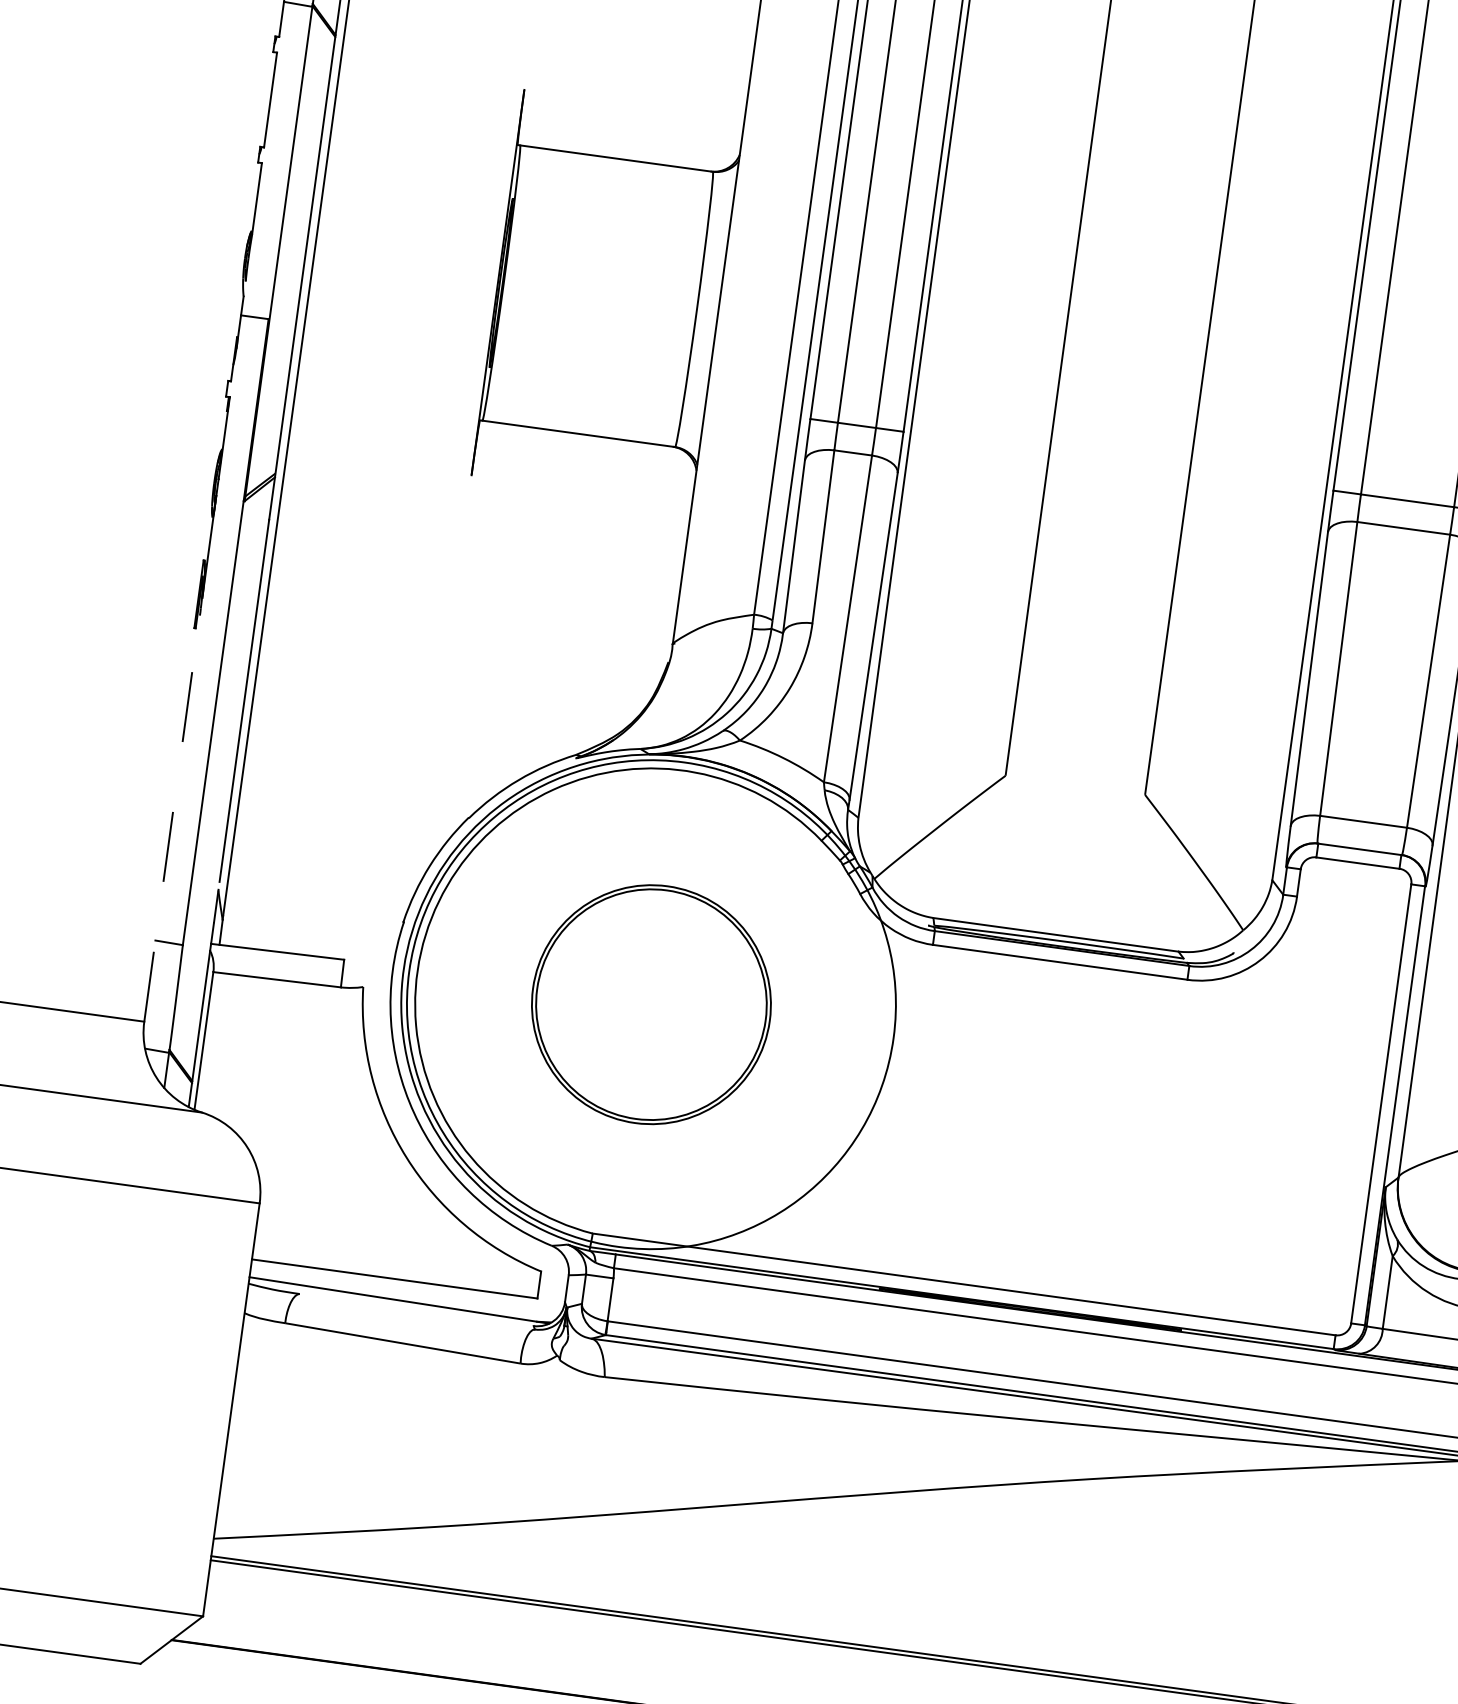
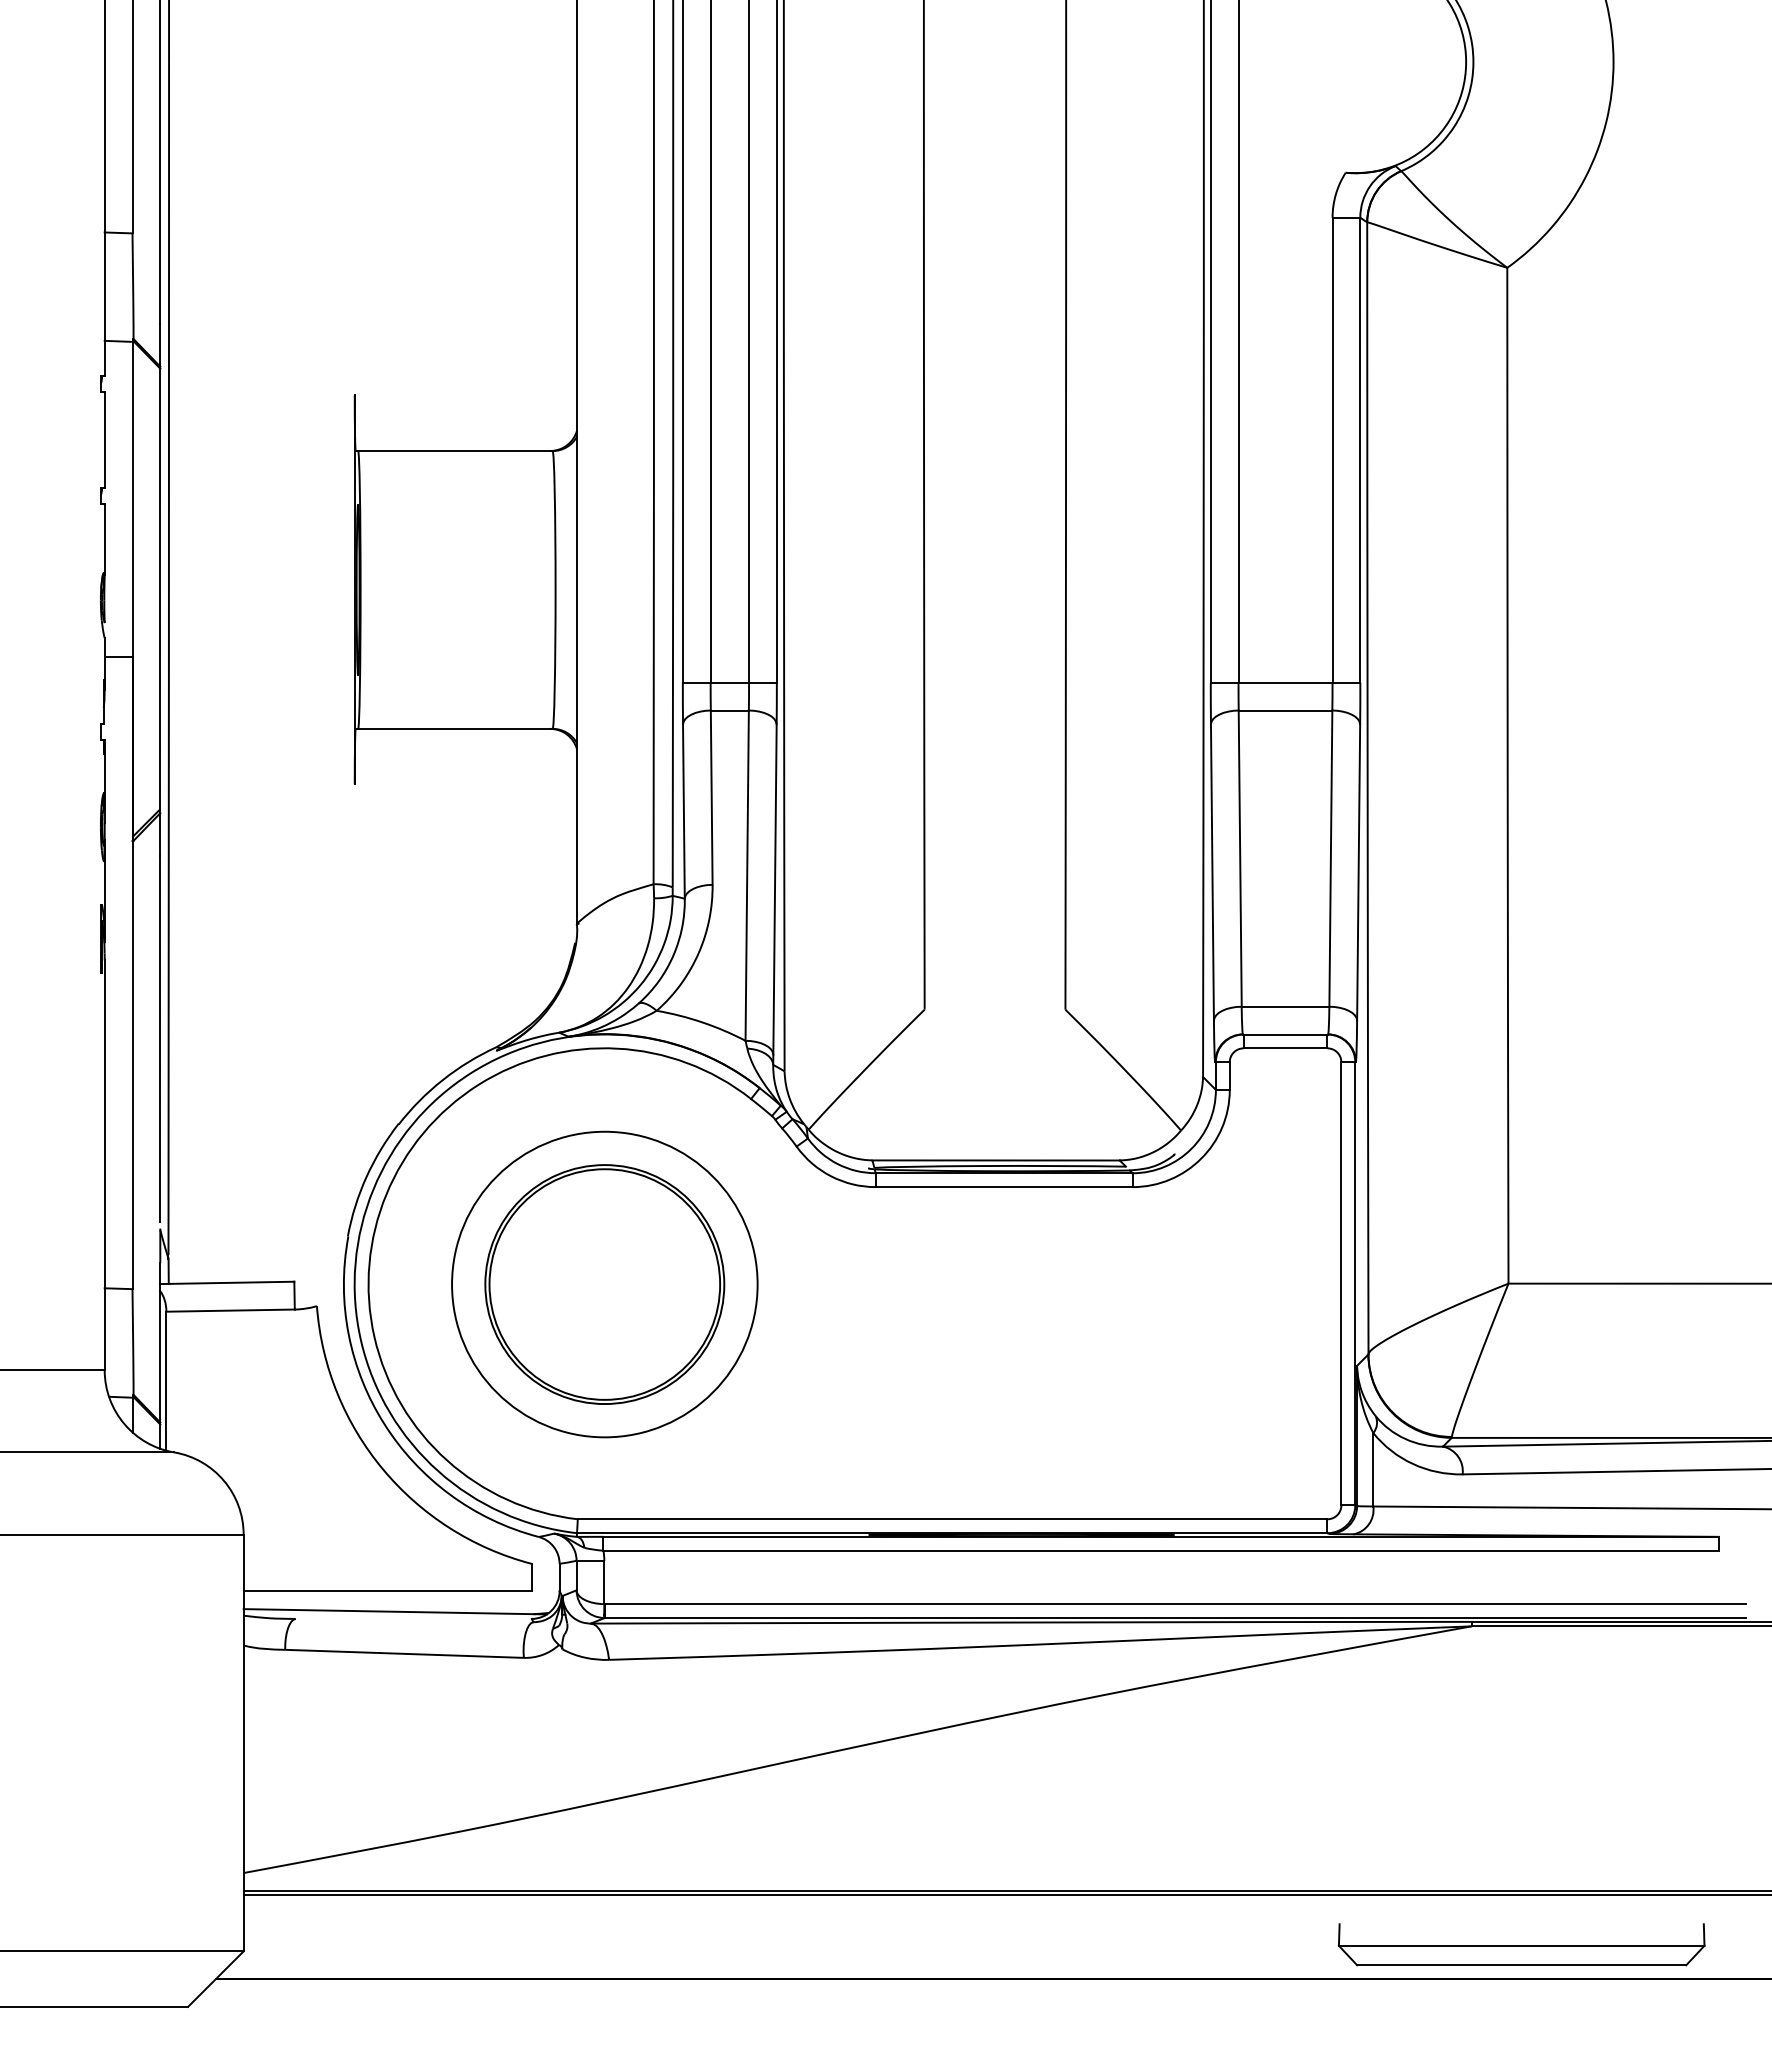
line: (171, 818) -> (104, 1165), dashed -> solid
circle: (651, 1004) -> (604, 1284), size x0.62

